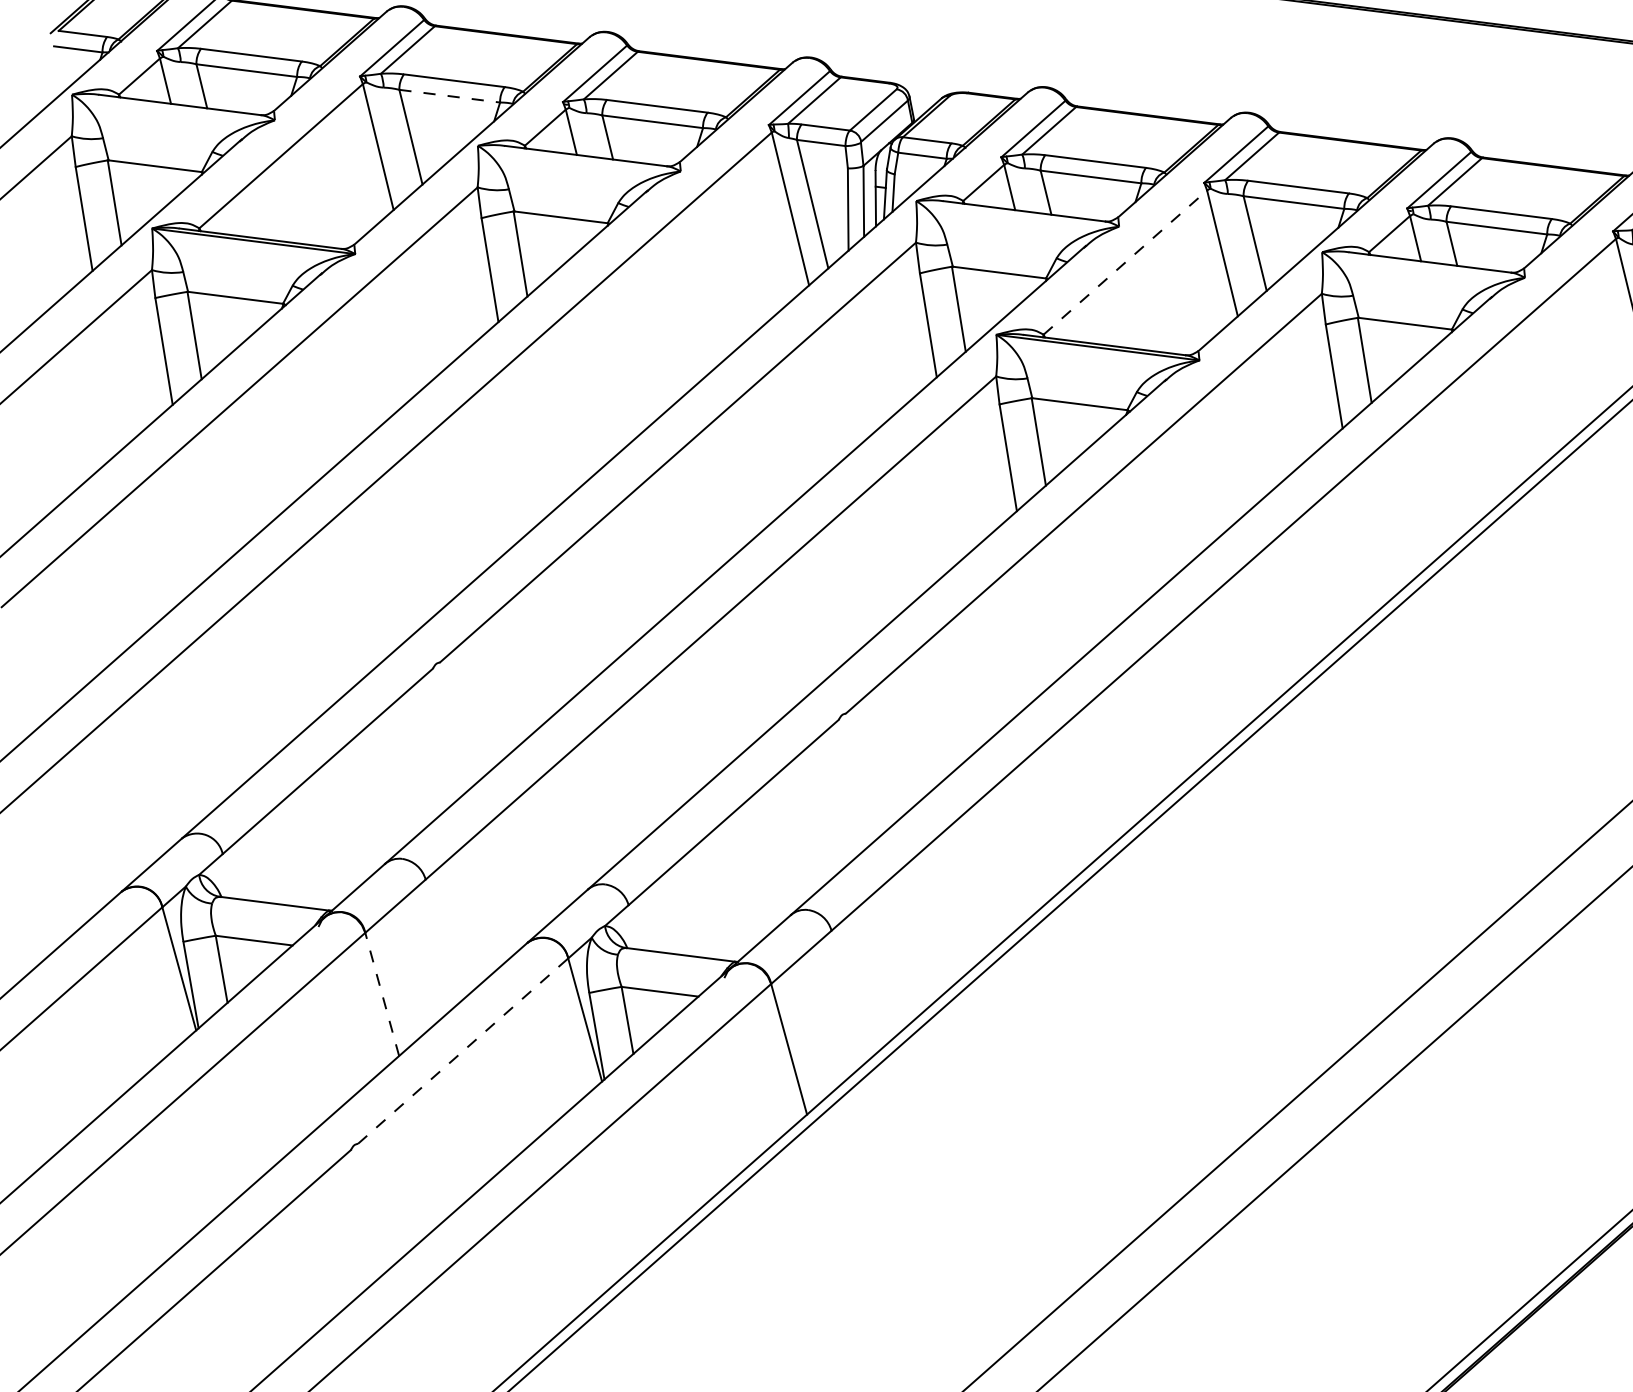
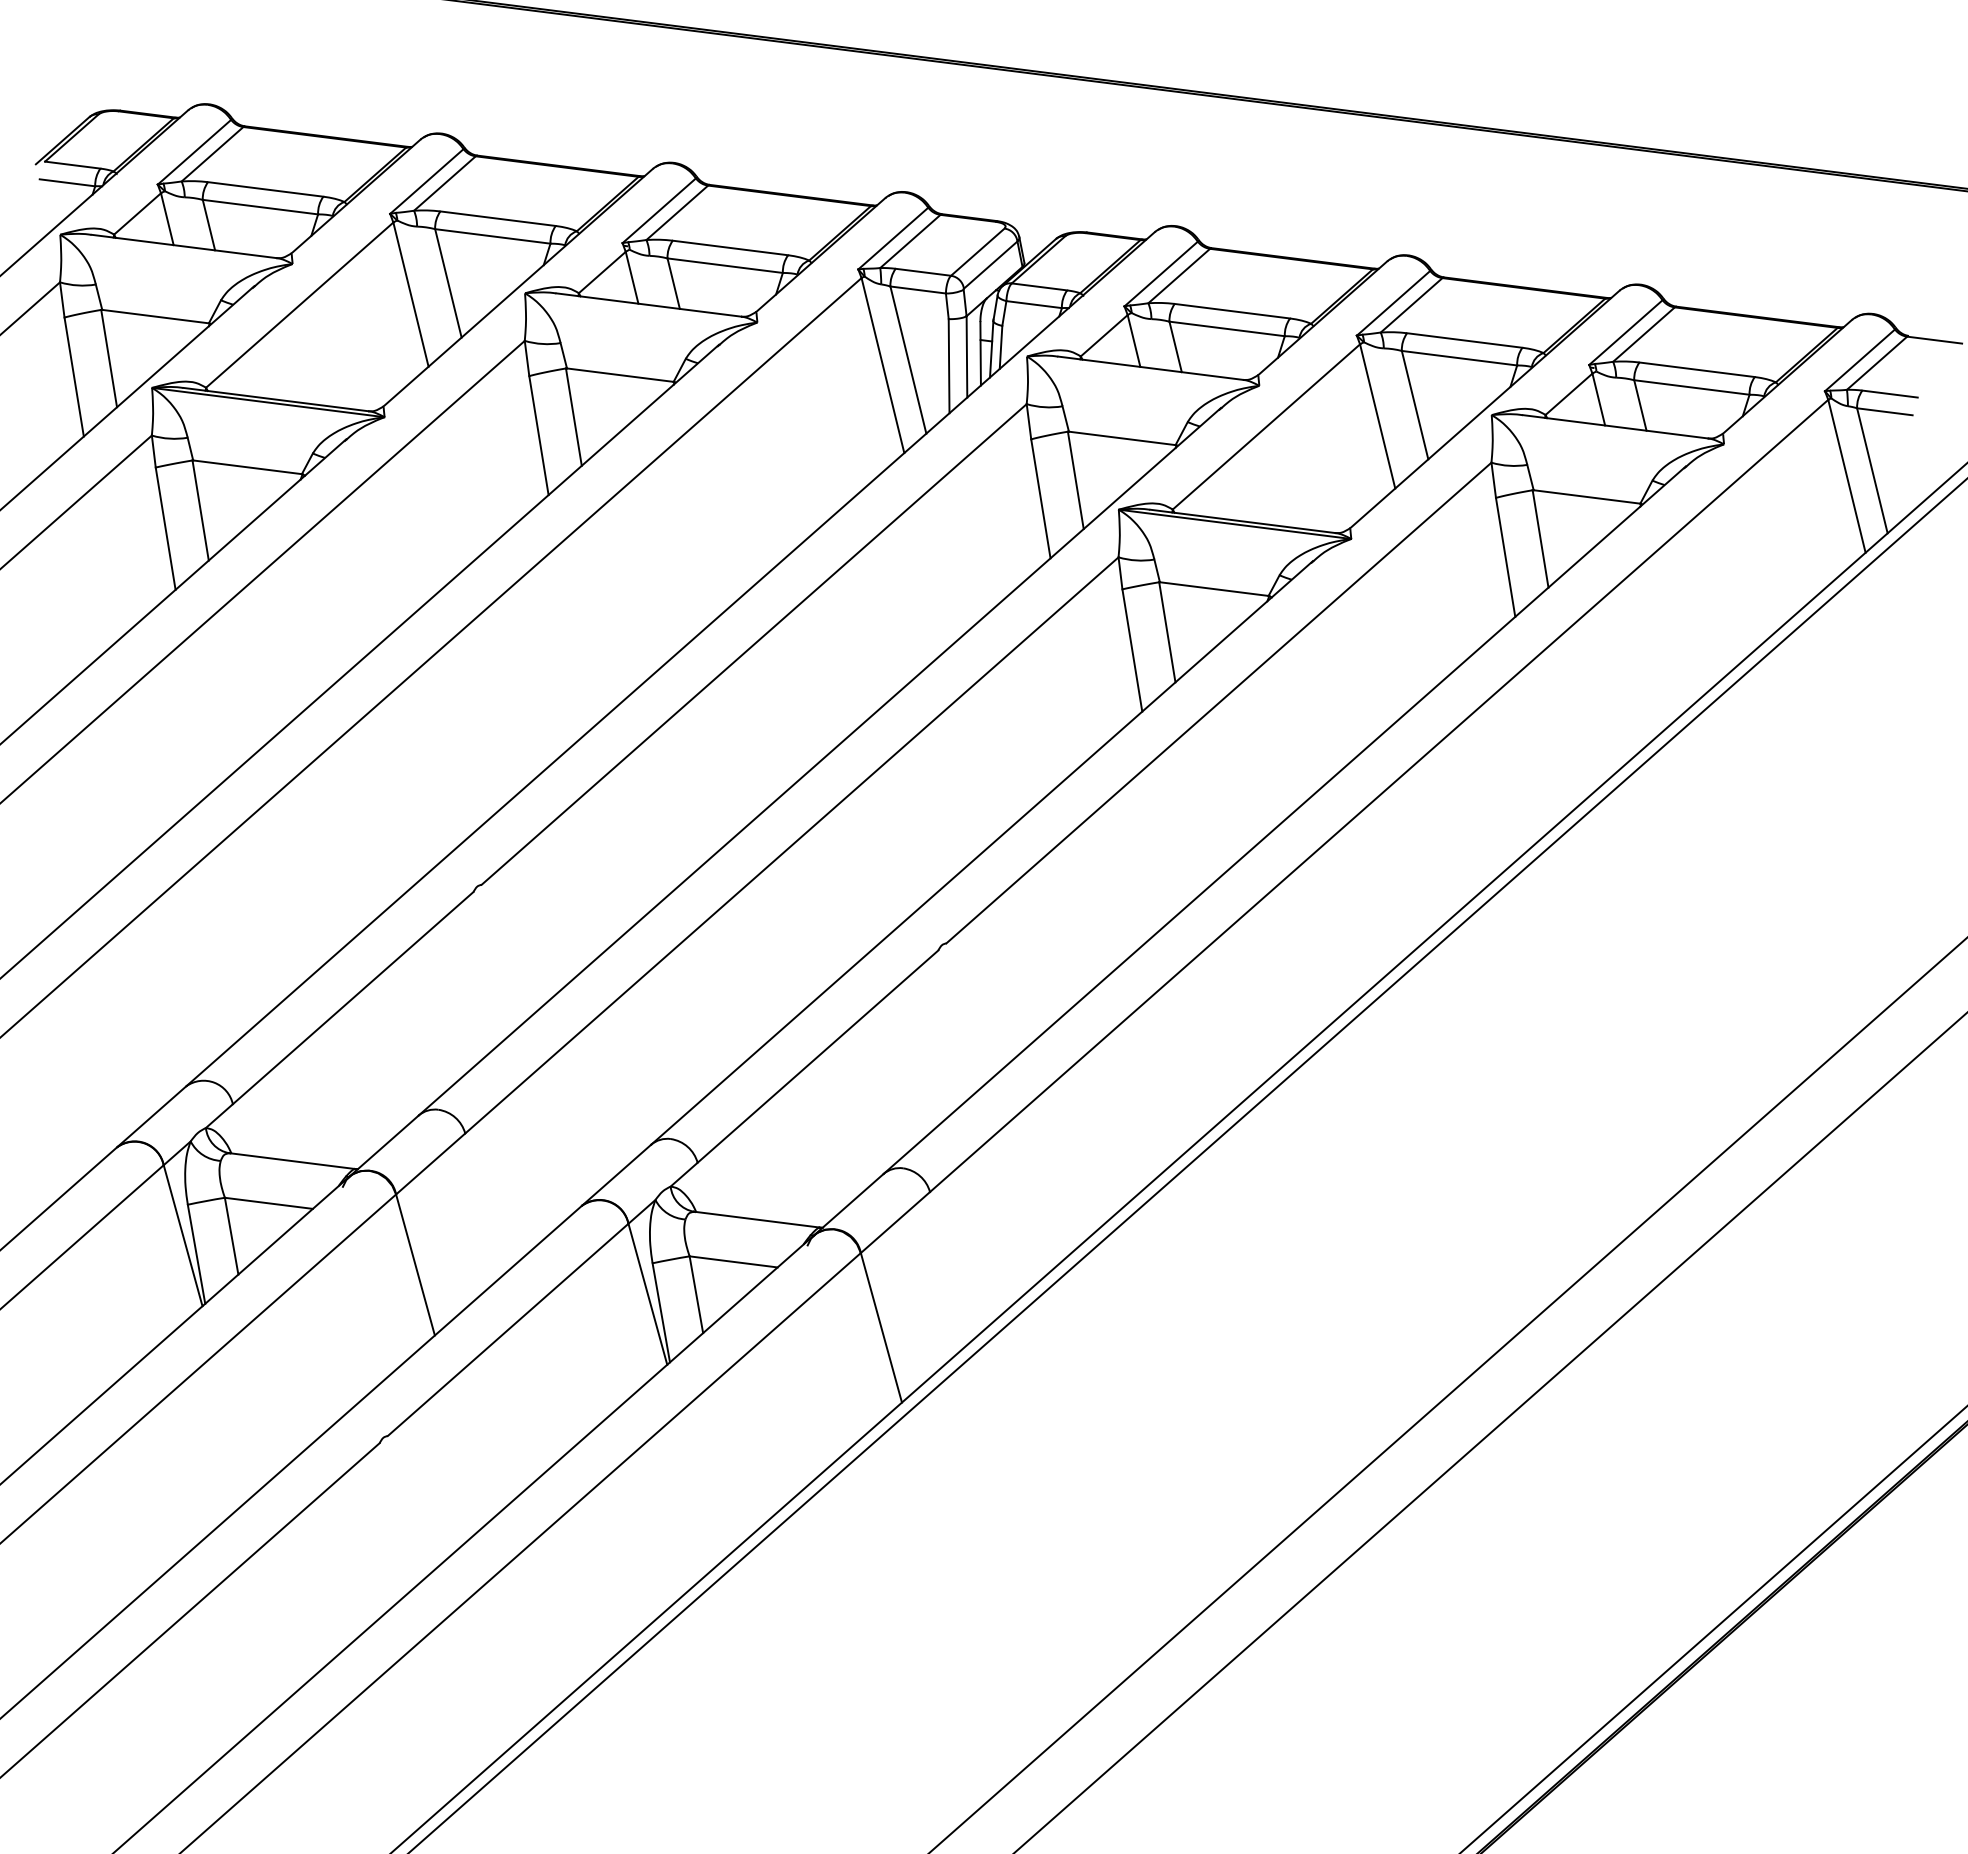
line: (450, 96) -> (493, 236), dashed -> solid
line: (1125, 262) -> (1266, 426), dashed -> solid
line: (382, 994) -> (415, 1264), dashed -> solid
line: (463, 1050) -> (508, 1329), dashed -> solid

